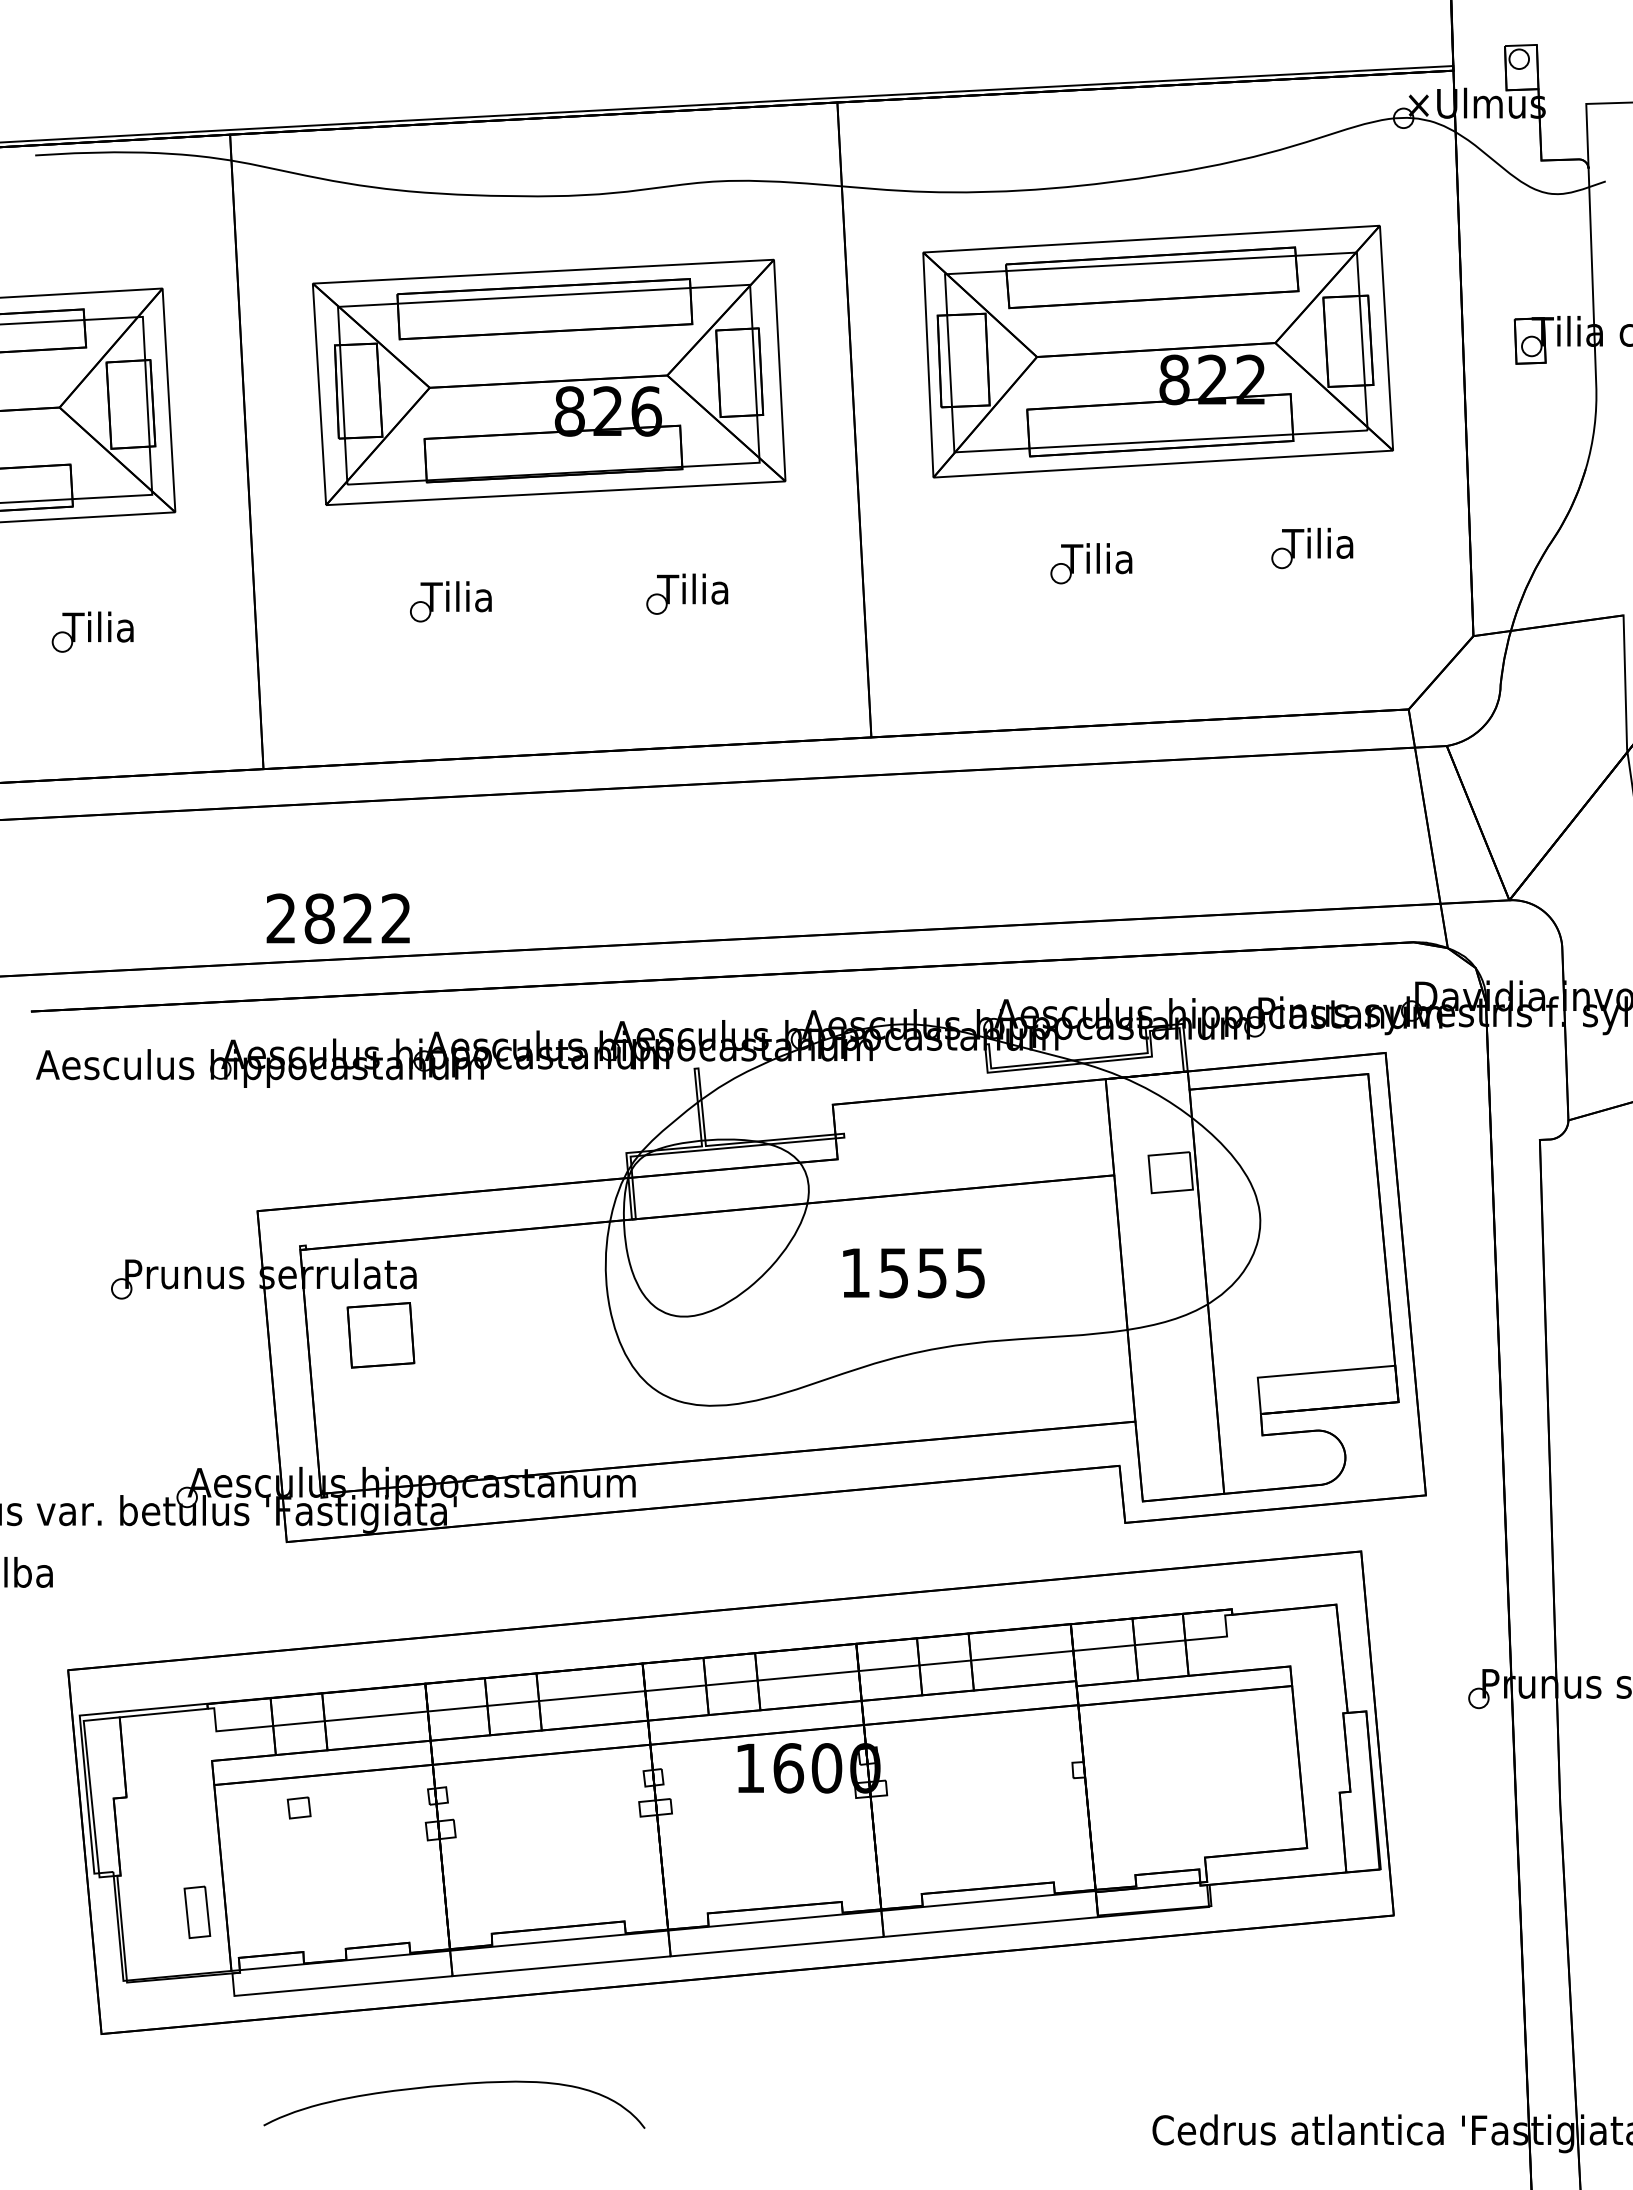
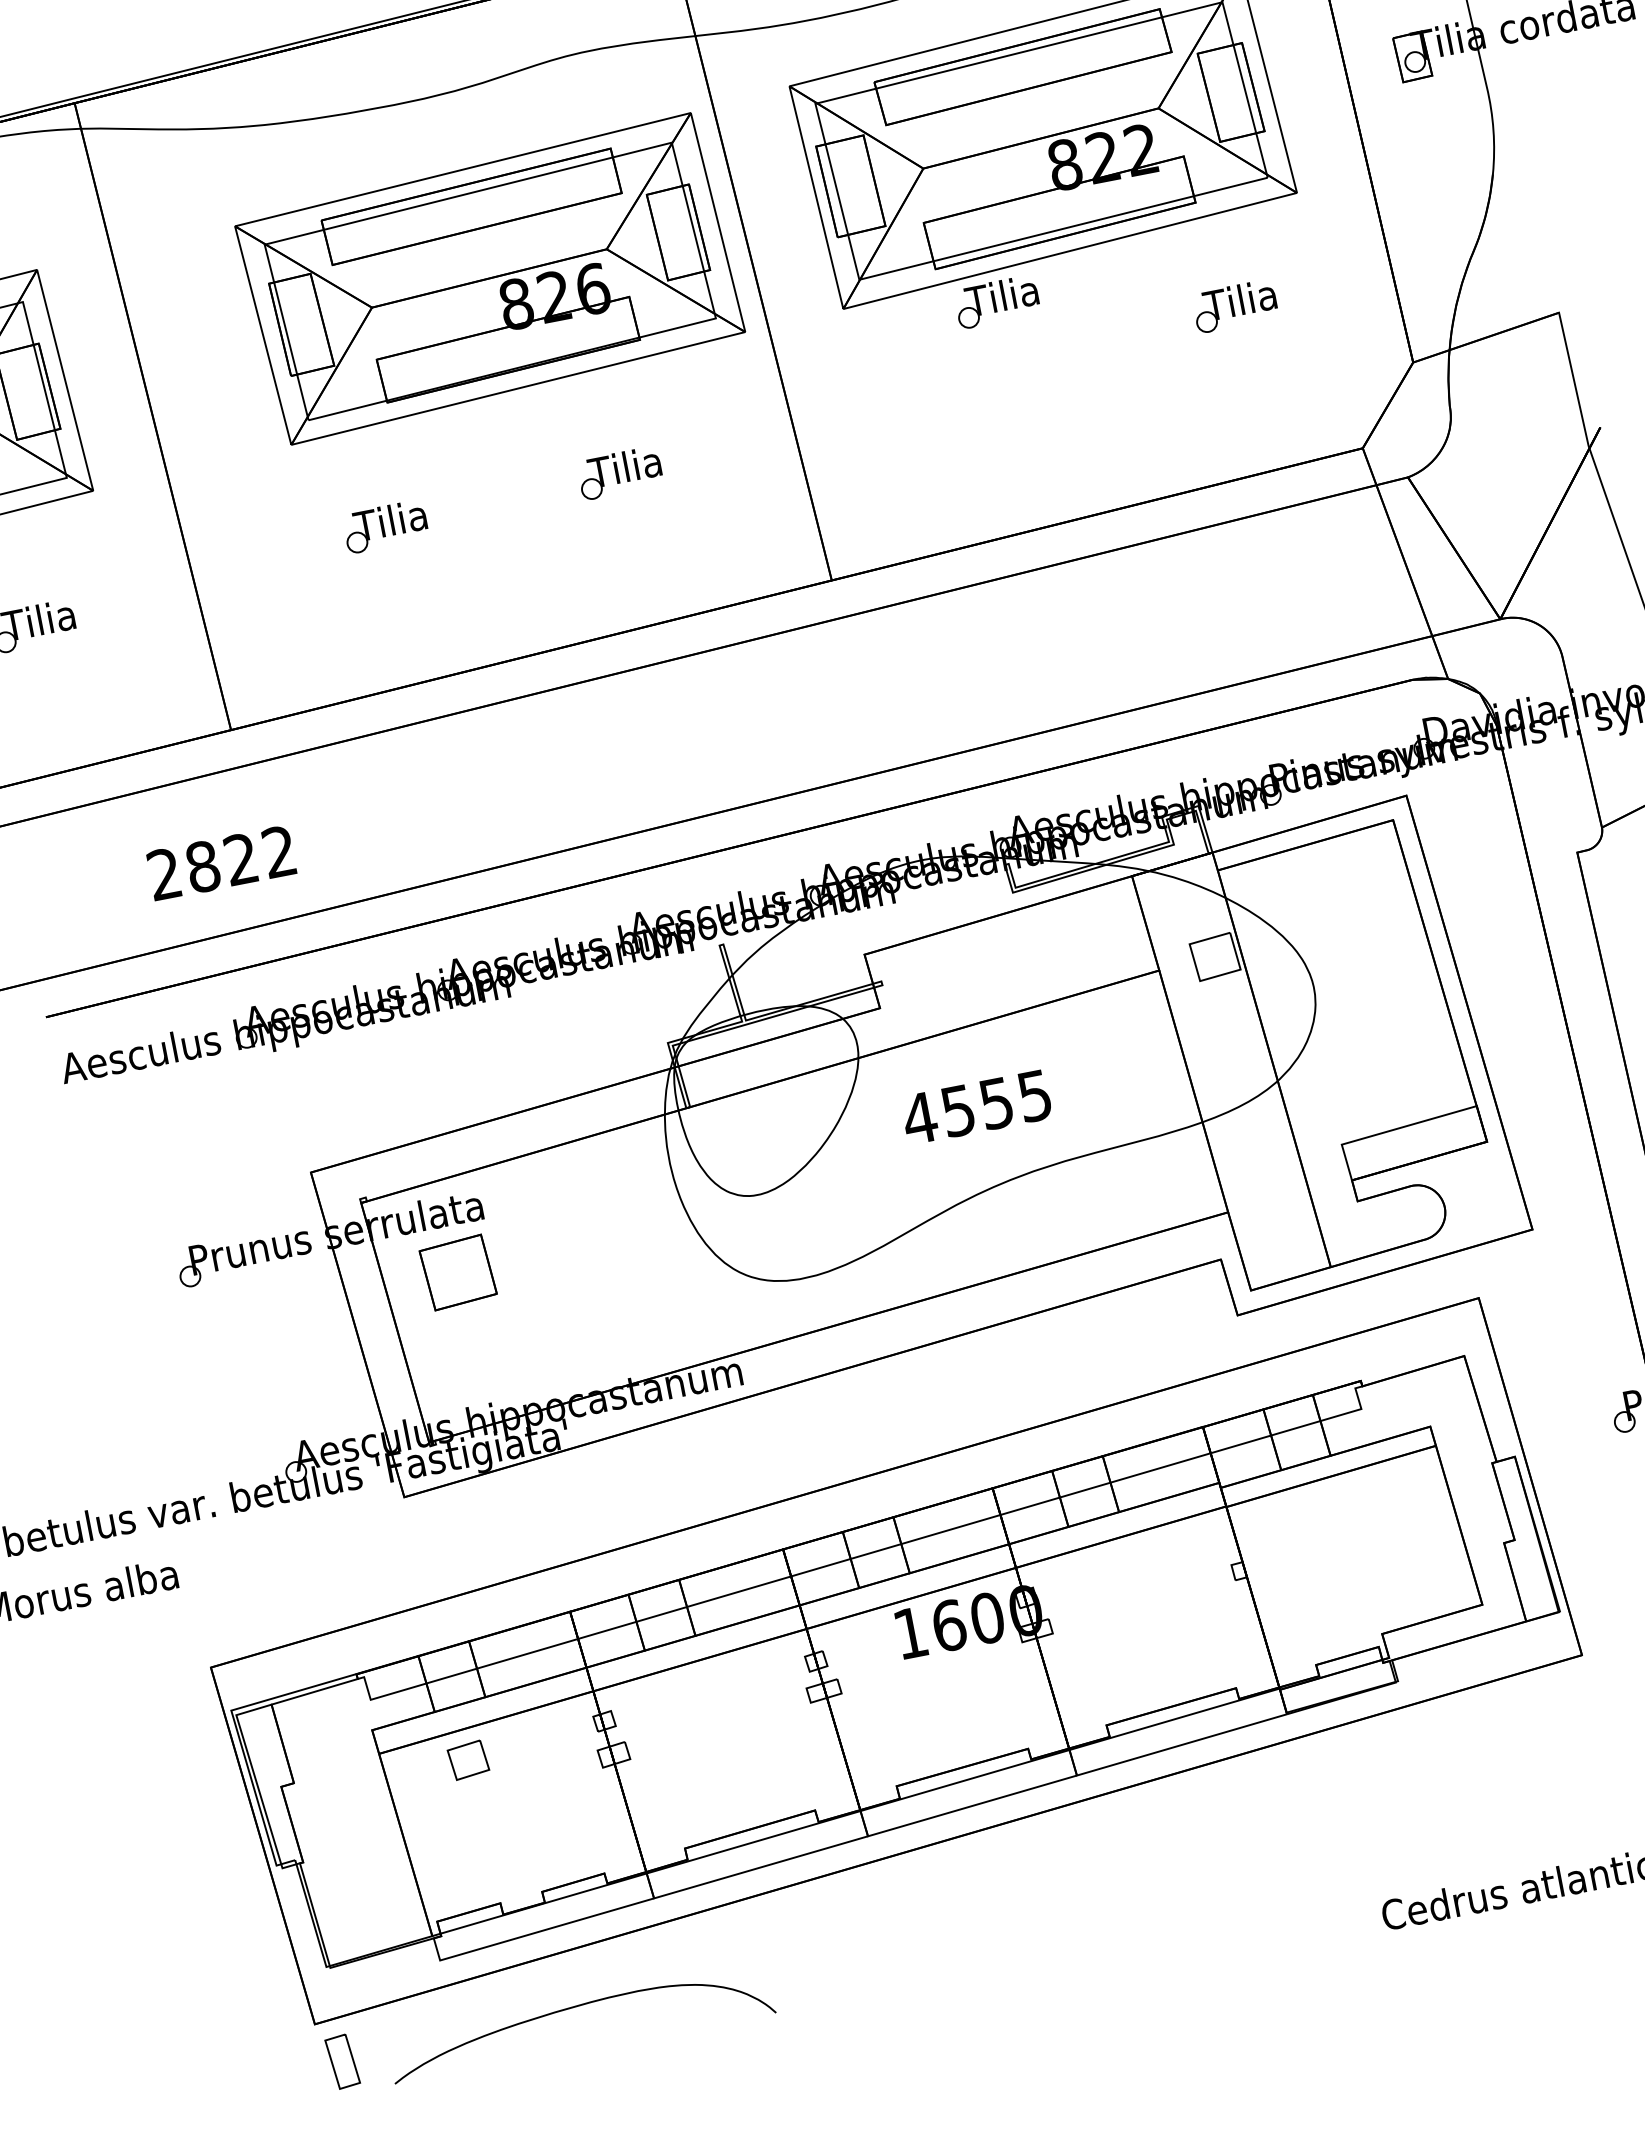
part: (549, 381) -> (490, 278), moved
part: (1091, 563) -> (997, 301), moved
text: (337, 918) -> (220, 863), moved
text: (855, 1272) -> (919, 1117), 1555 -> 4555
part: (298, 1807) -> (467, 1759), size x1.6
part: (197, 1911) -> (342, 2060), moved
curve: (448, 2086) -> (571, 2009), moved

